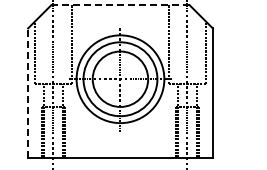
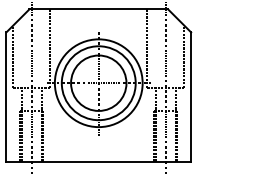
line: (121, 5) -> (99, 9), dashed -> solid
line: (28, 93) -> (6, 97), dashed -> solid

